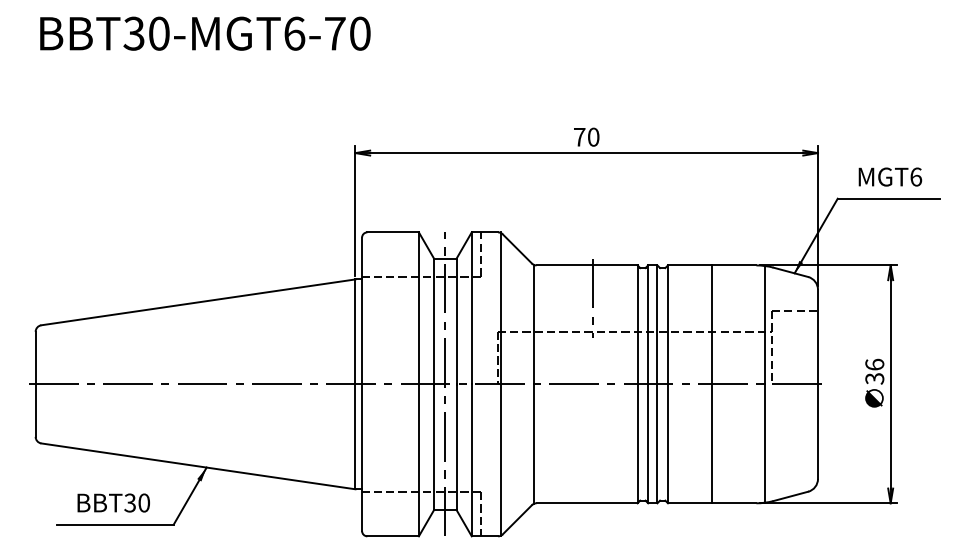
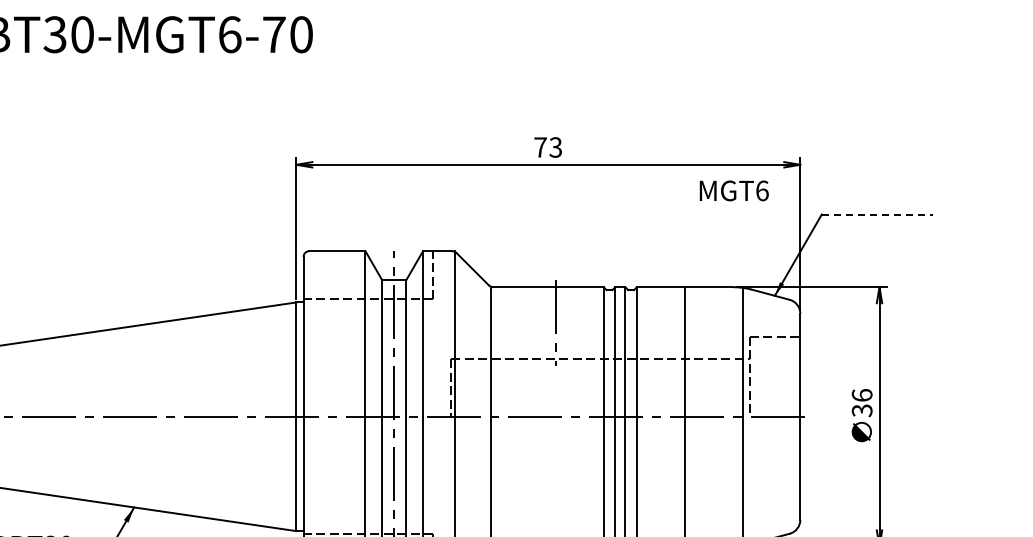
text: (593, 136) -> (555, 146), 70 -> 73
text: (890, 176) -> (734, 190), moved
line: (889, 198) -> (878, 214), solid -> dashed

